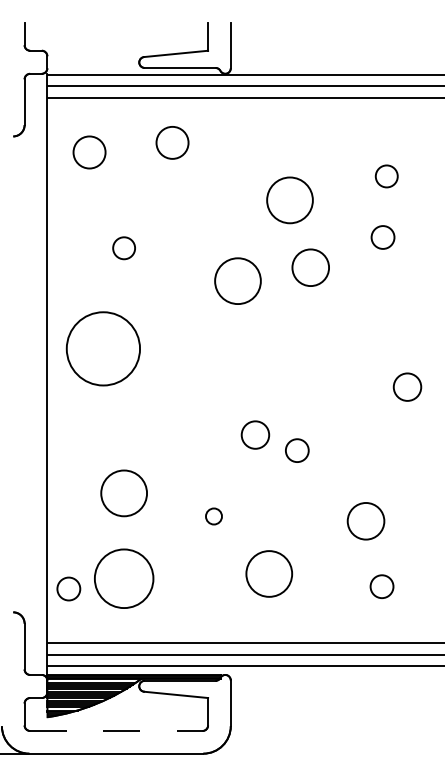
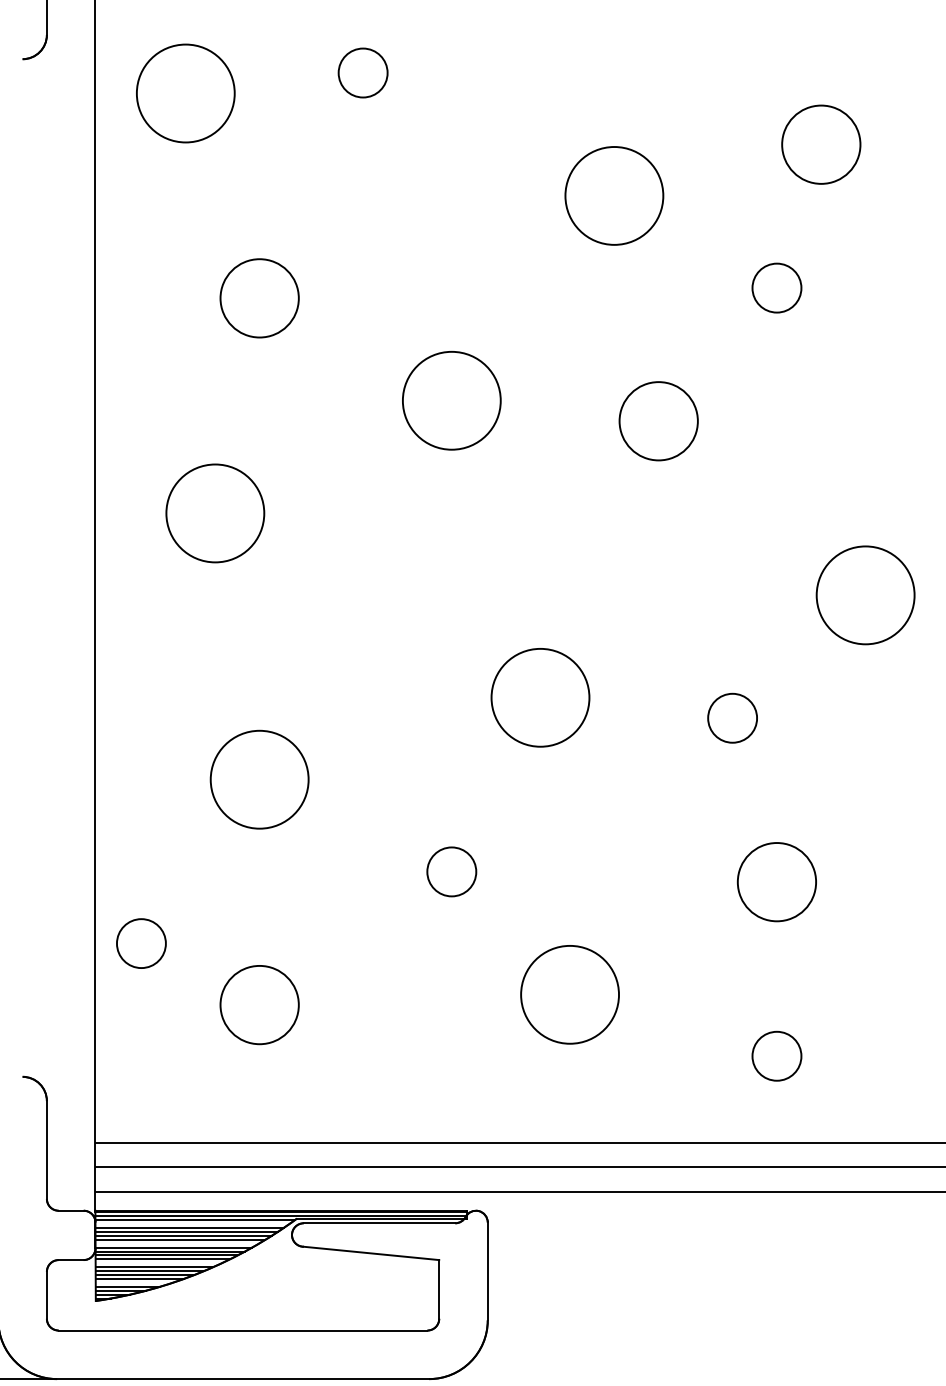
circle: (172, 142) -> (363, 72), size x0.71
circle: (89, 152) -> (185, 93), size x1.43
circle: (386, 176) -> (820, 144), size x1.67
circle: (382, 237) -> (775, 288), moved
circle: (123, 247) -> (258, 296), size x1.67
circle: (310, 267) -> (658, 420), moved
circle: (237, 280) -> (450, 399), moved
circle: (103, 348) -> (215, 512), size x0.62
circle: (407, 387) -> (865, 596), size x1.67
circle: (255, 434) -> (540, 696), size x1.67
circle: (297, 450) -> (733, 717), moved
circle: (123, 493) -> (258, 779), moved
circle: (213, 516) -> (450, 871), size x1.43
circle: (123, 578) -> (258, 1004), size x0.62
circle: (381, 586) -> (775, 1055), moved
circle: (68, 588) -> (140, 942), moved
line: (116, 730) -> (243, 1329), dashed -> solid

